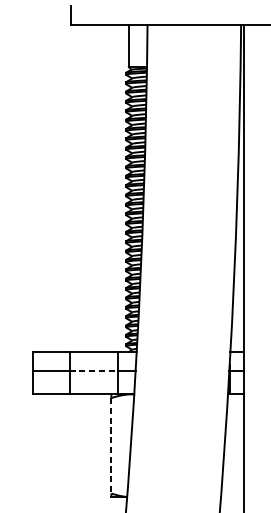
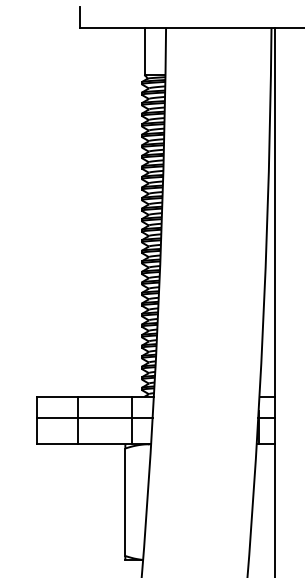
line: (93, 370) -> (105, 417), dashed -> solid
line: (111, 446) -> (125, 502), dashed -> solid

